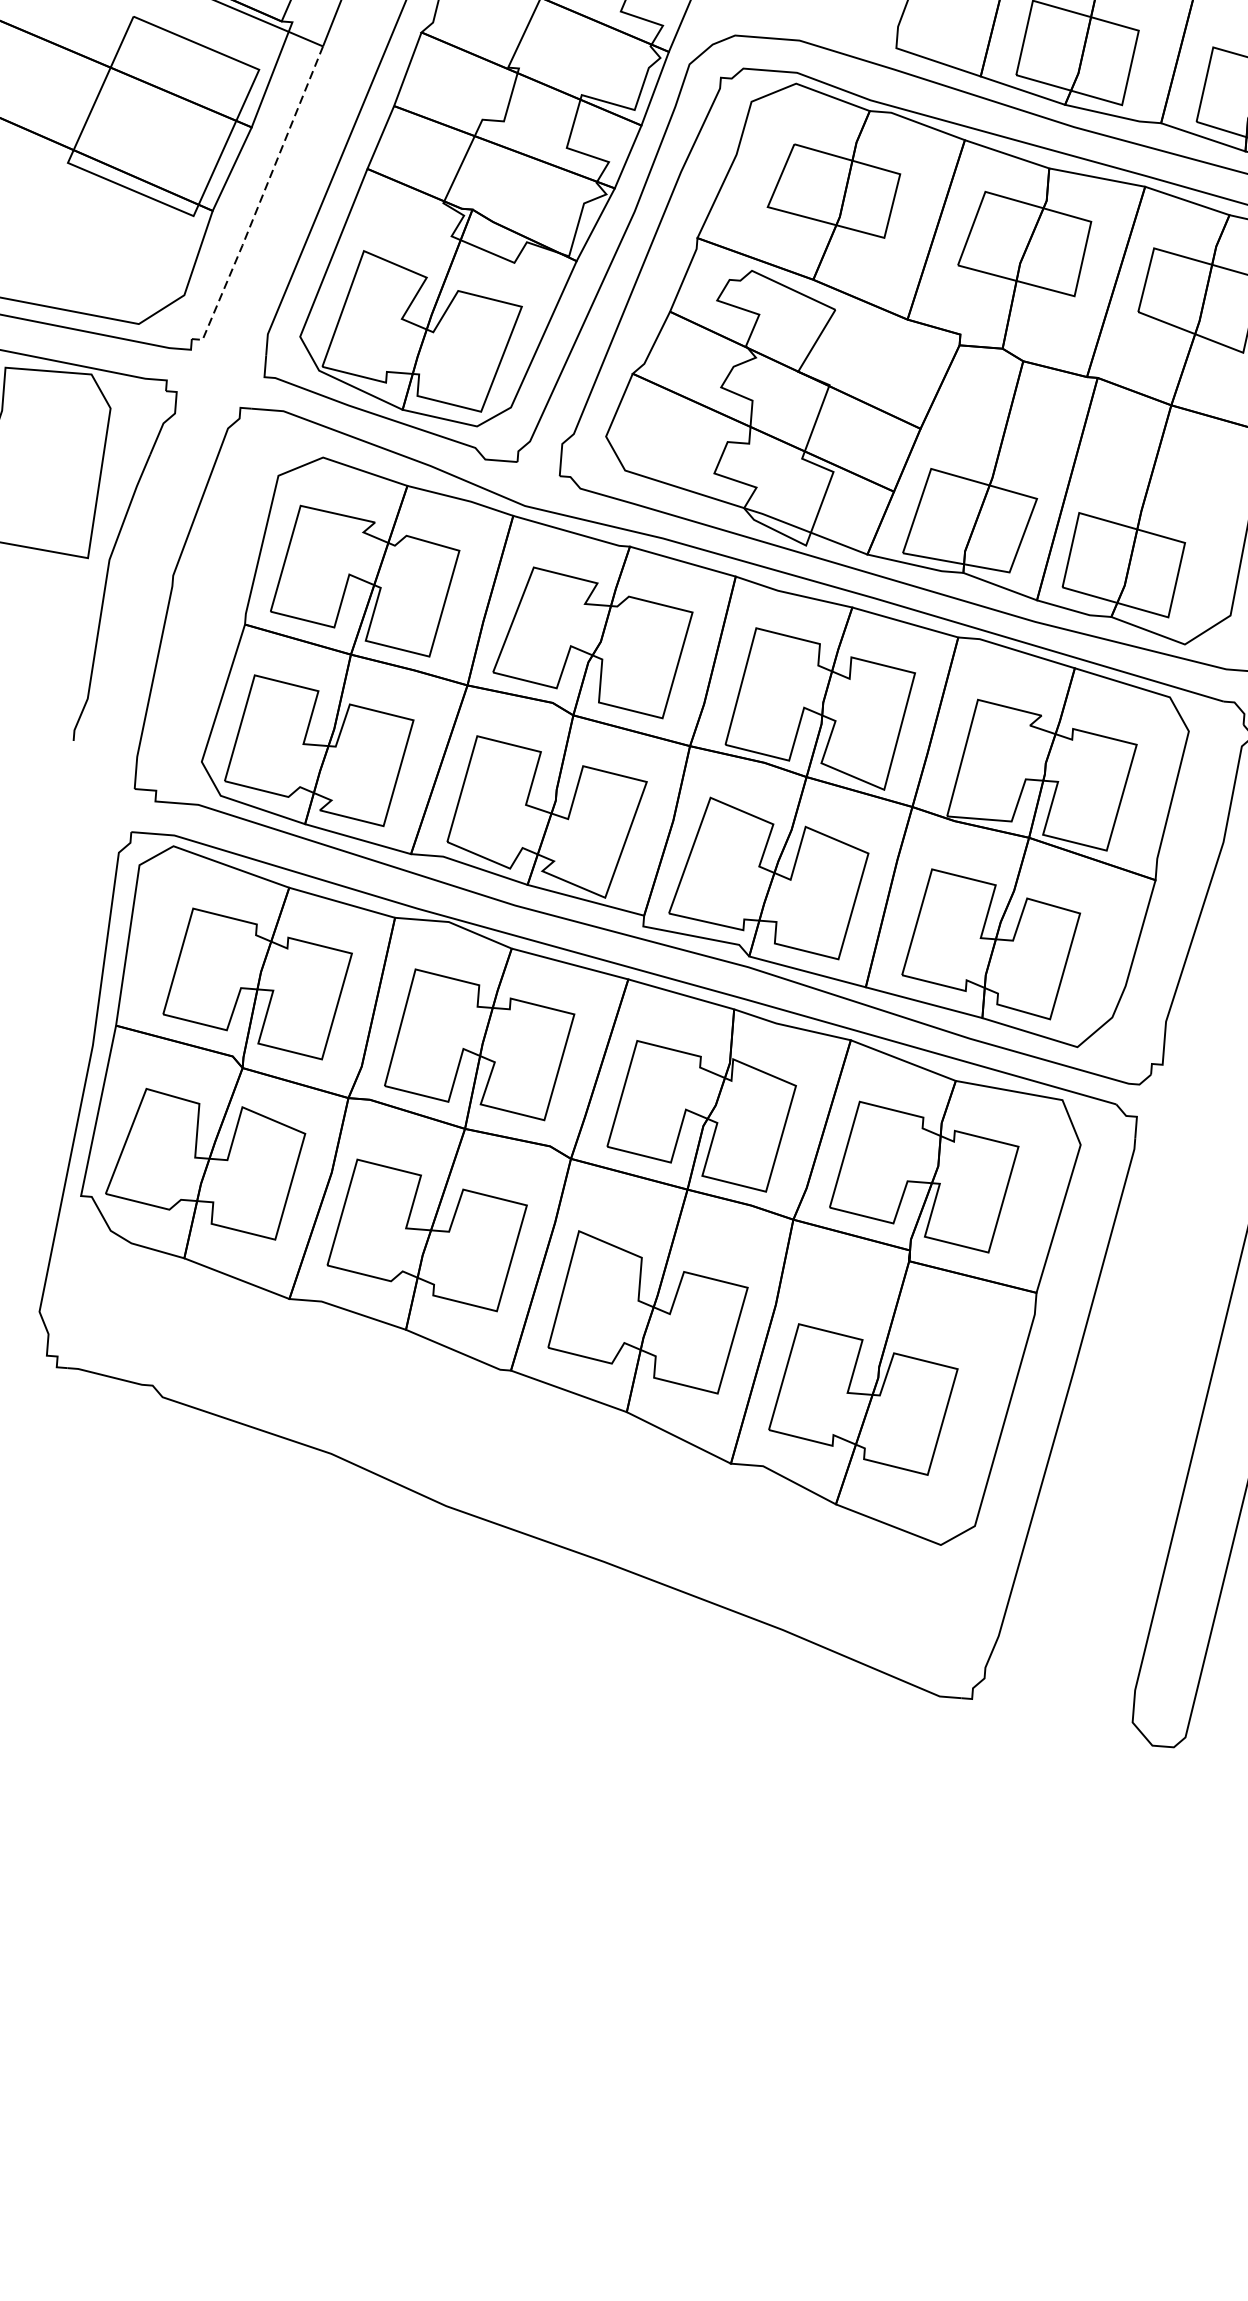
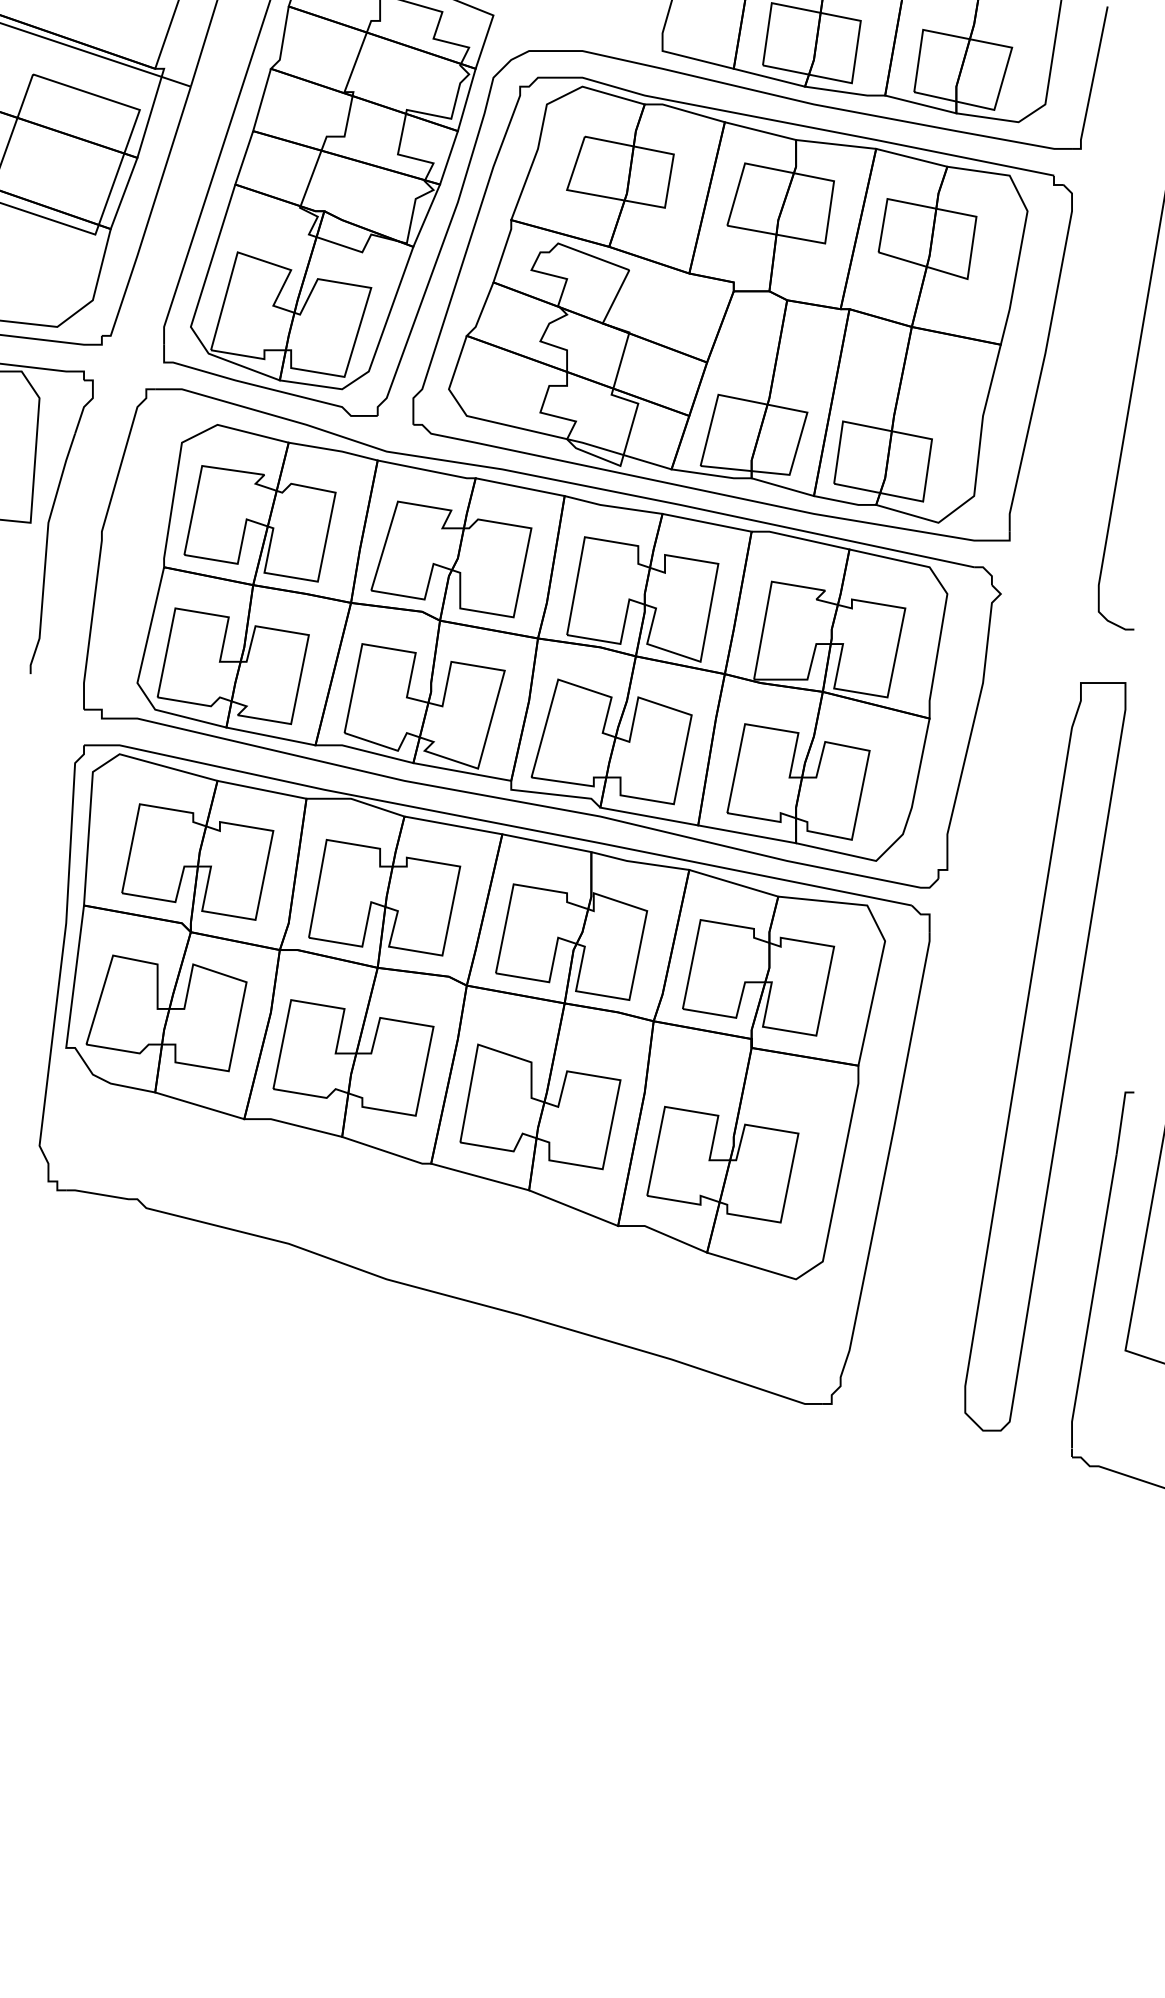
line: (260, 199) -> (149, 216), dashed -> solid

